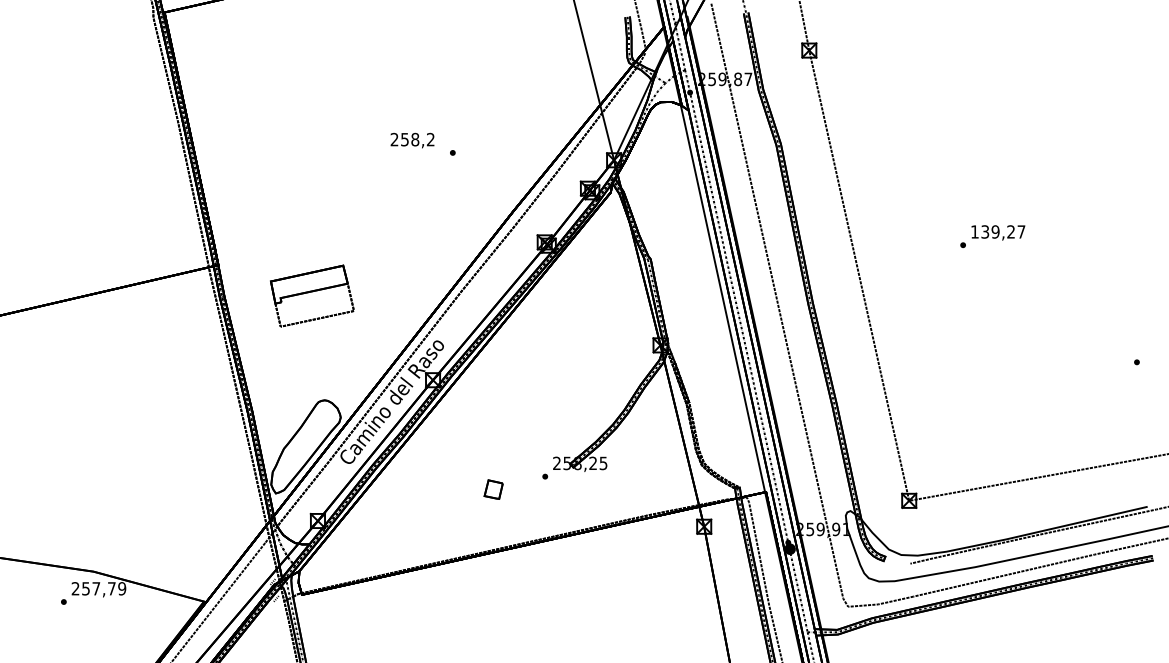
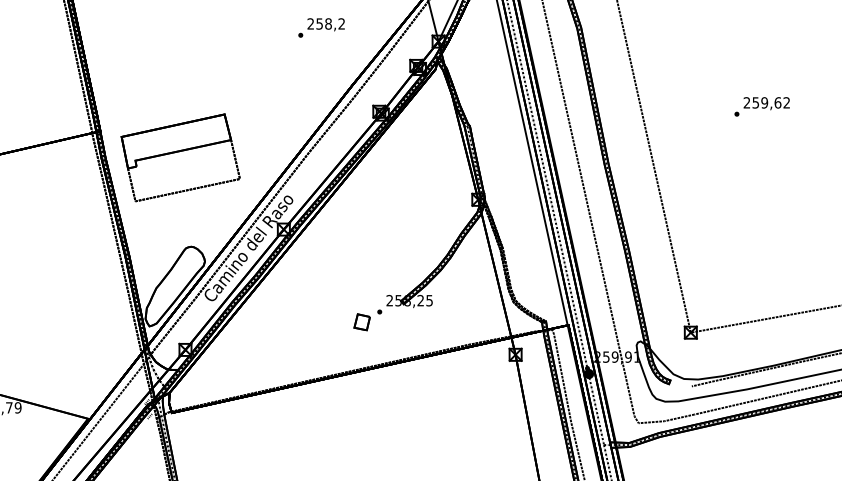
text: (412, 140) -> (326, 24), moved
text: (998, 231) -> (767, 102), 139,27 -> 259,62
part: (312, 295) -> (180, 157), size x1.67
part: (493, 489) -> (362, 322), moved

